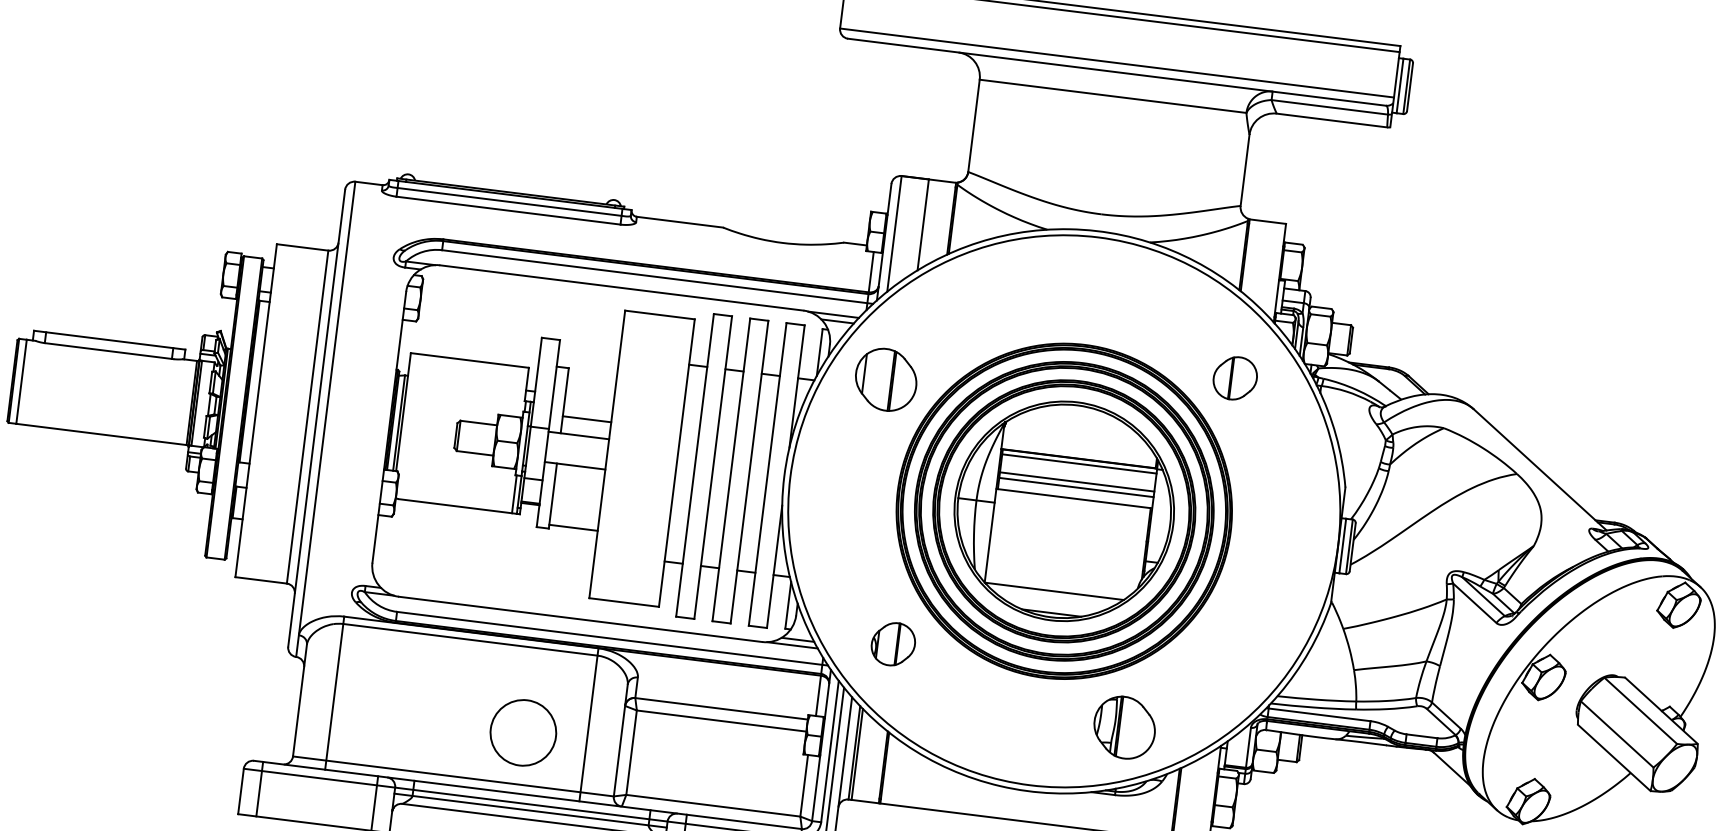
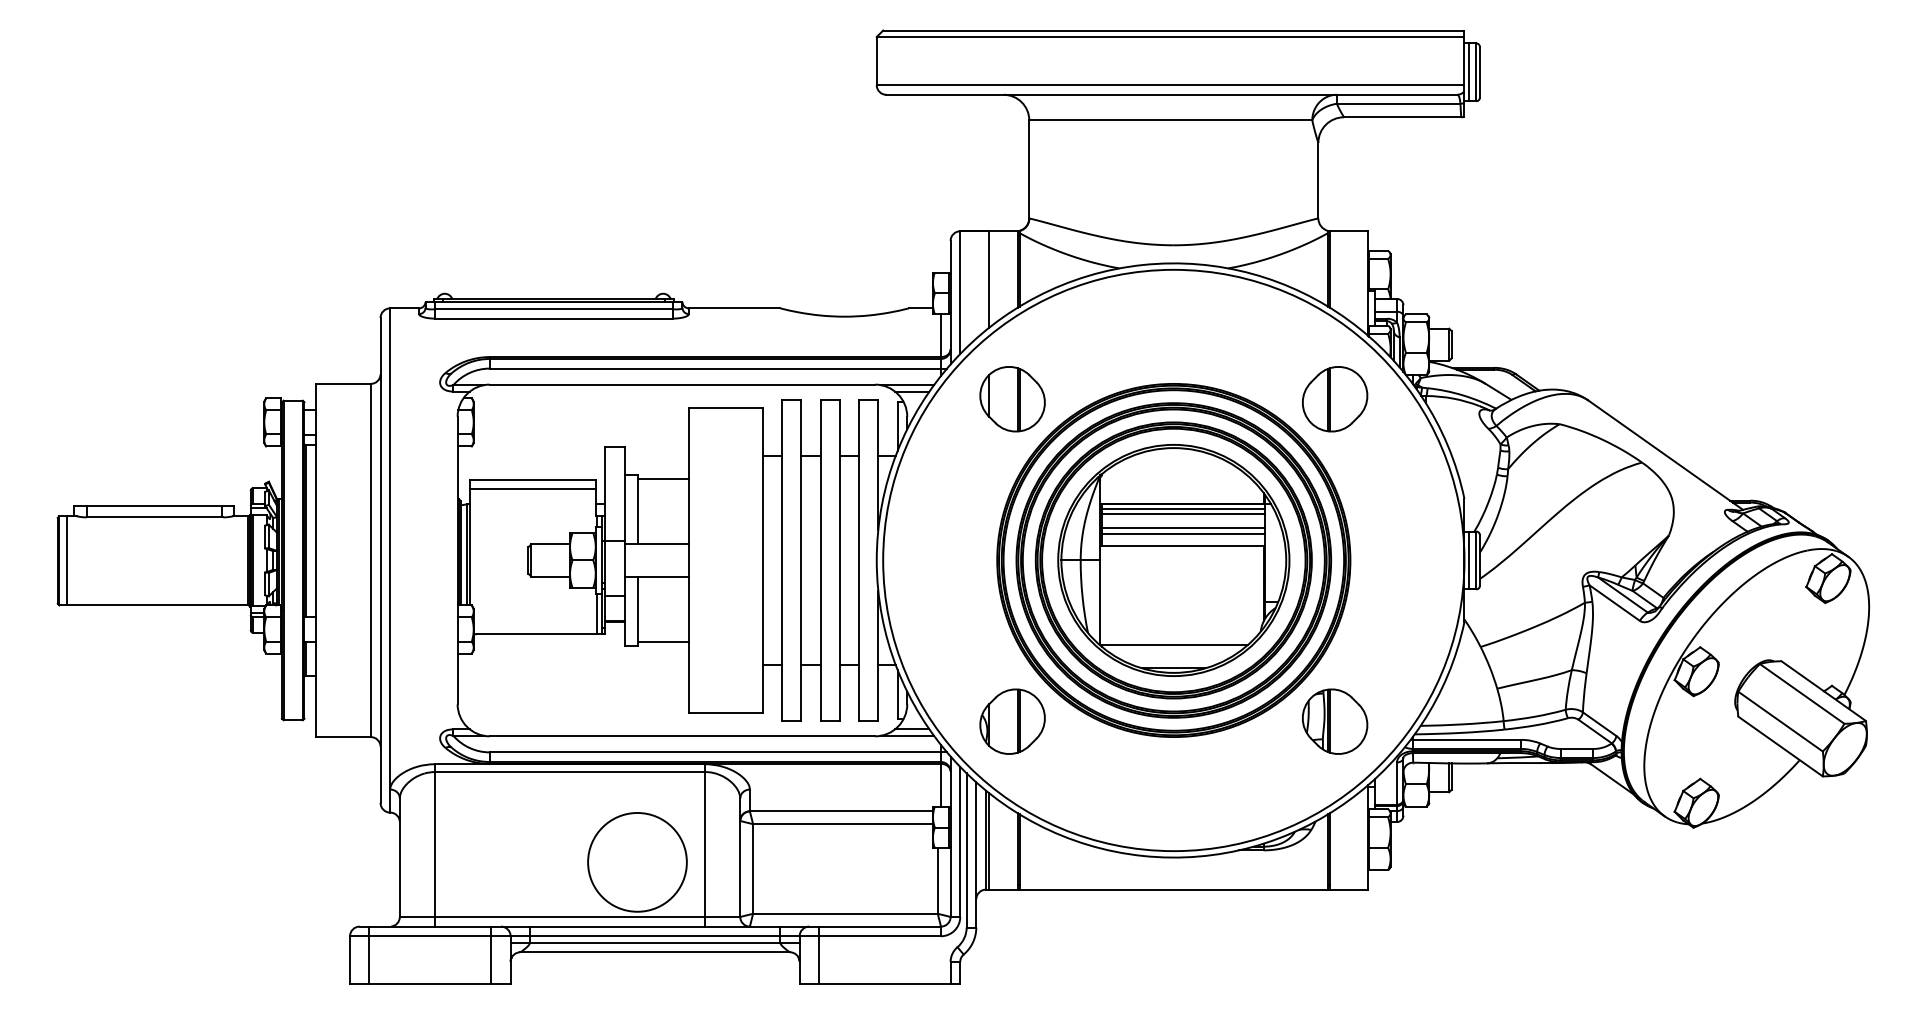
line: (468, 368) -> (532, 488), added
part: (1235, 378) -> (1335, 399), size x1.43
part: (886, 380) -> (1012, 399), moved
line: (586, 419) -> (662, 479), moved
line: (1078, 469) -> (1183, 514), added
part: (893, 644) -> (1012, 721), size x1.43
part: (1125, 727) -> (1335, 721), moved
circle: (523, 732) -> (637, 861), size x1.43

